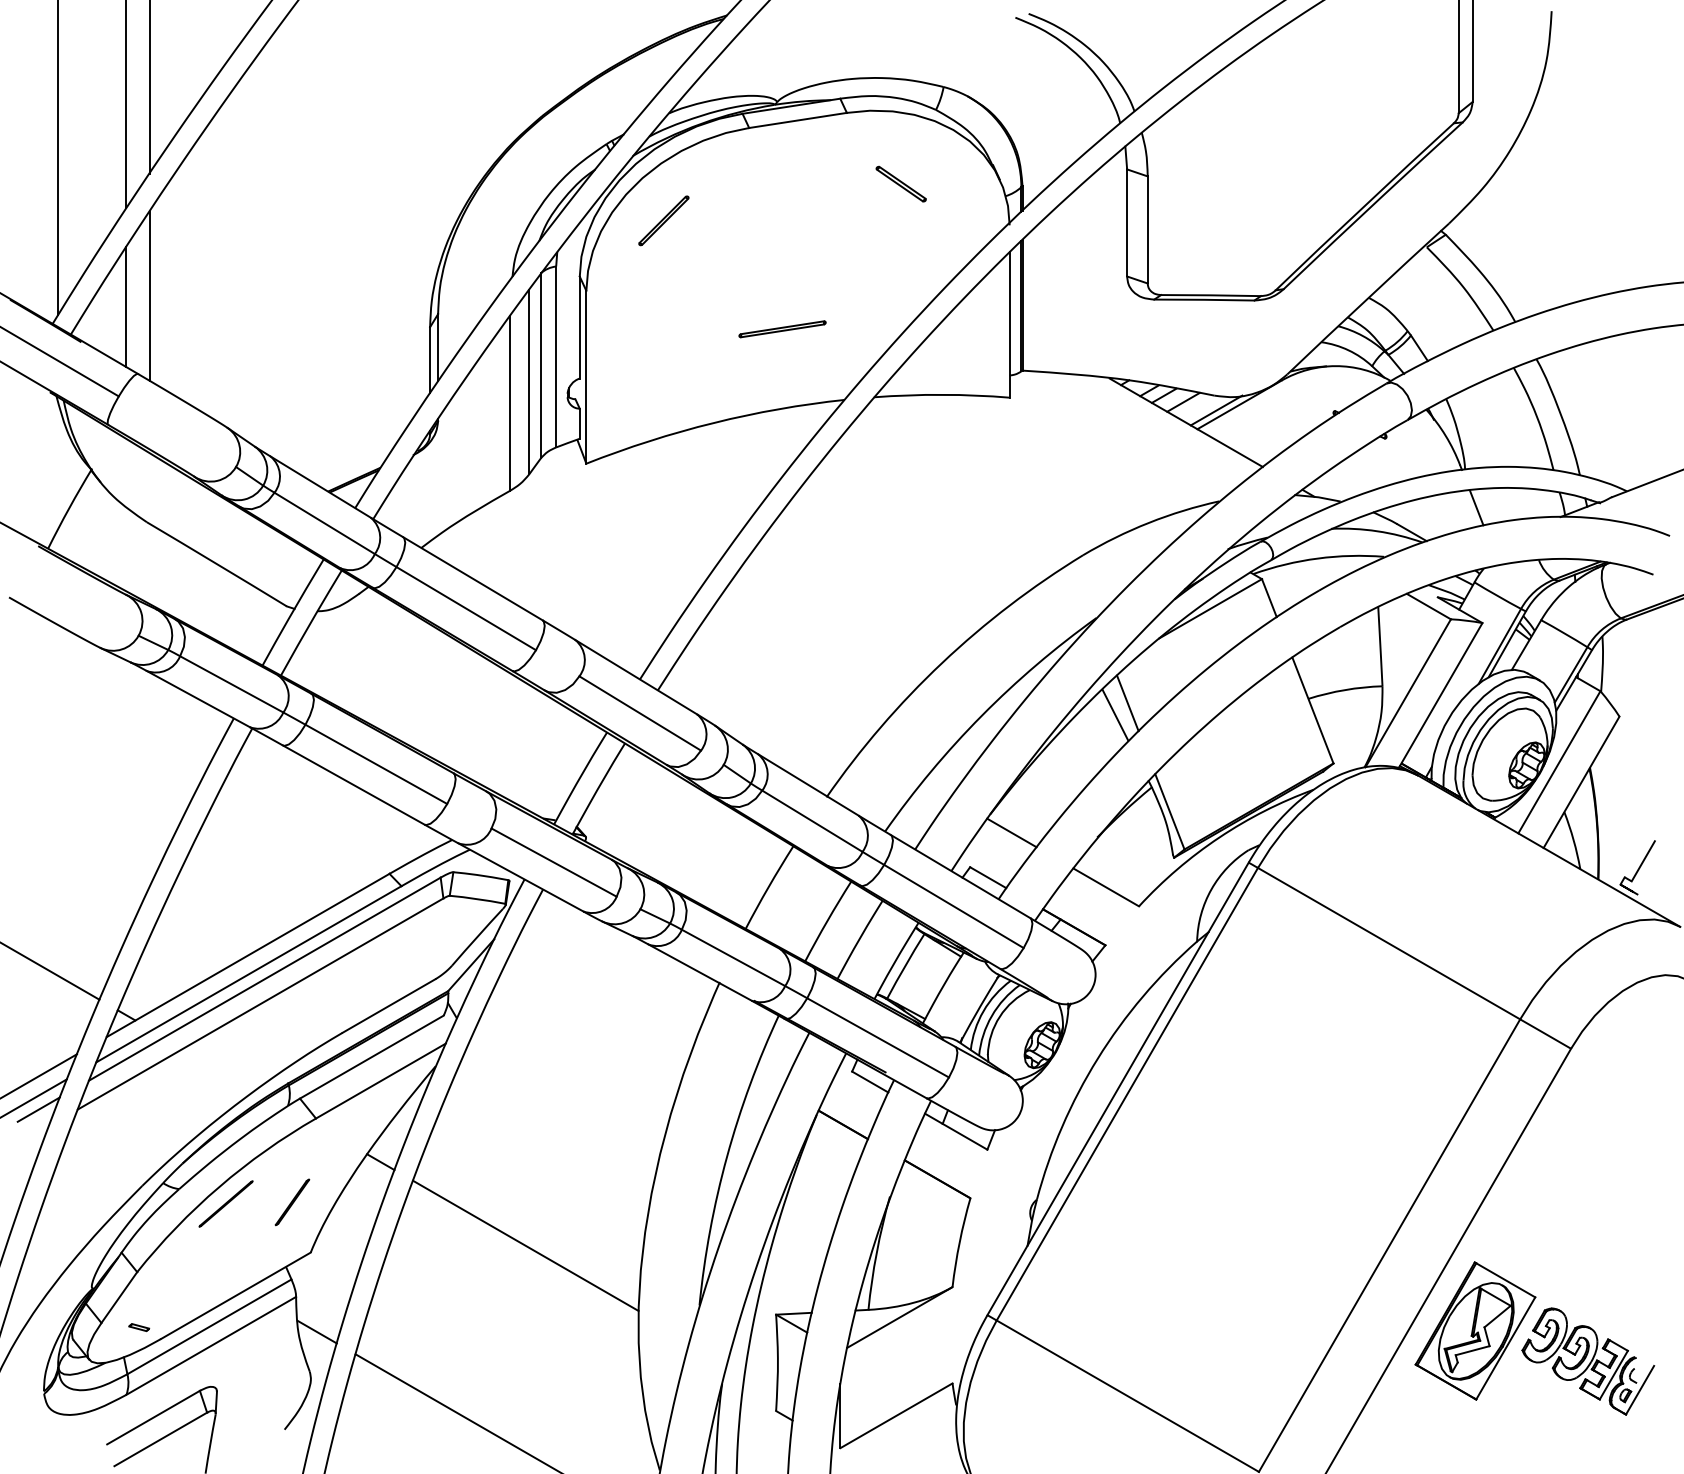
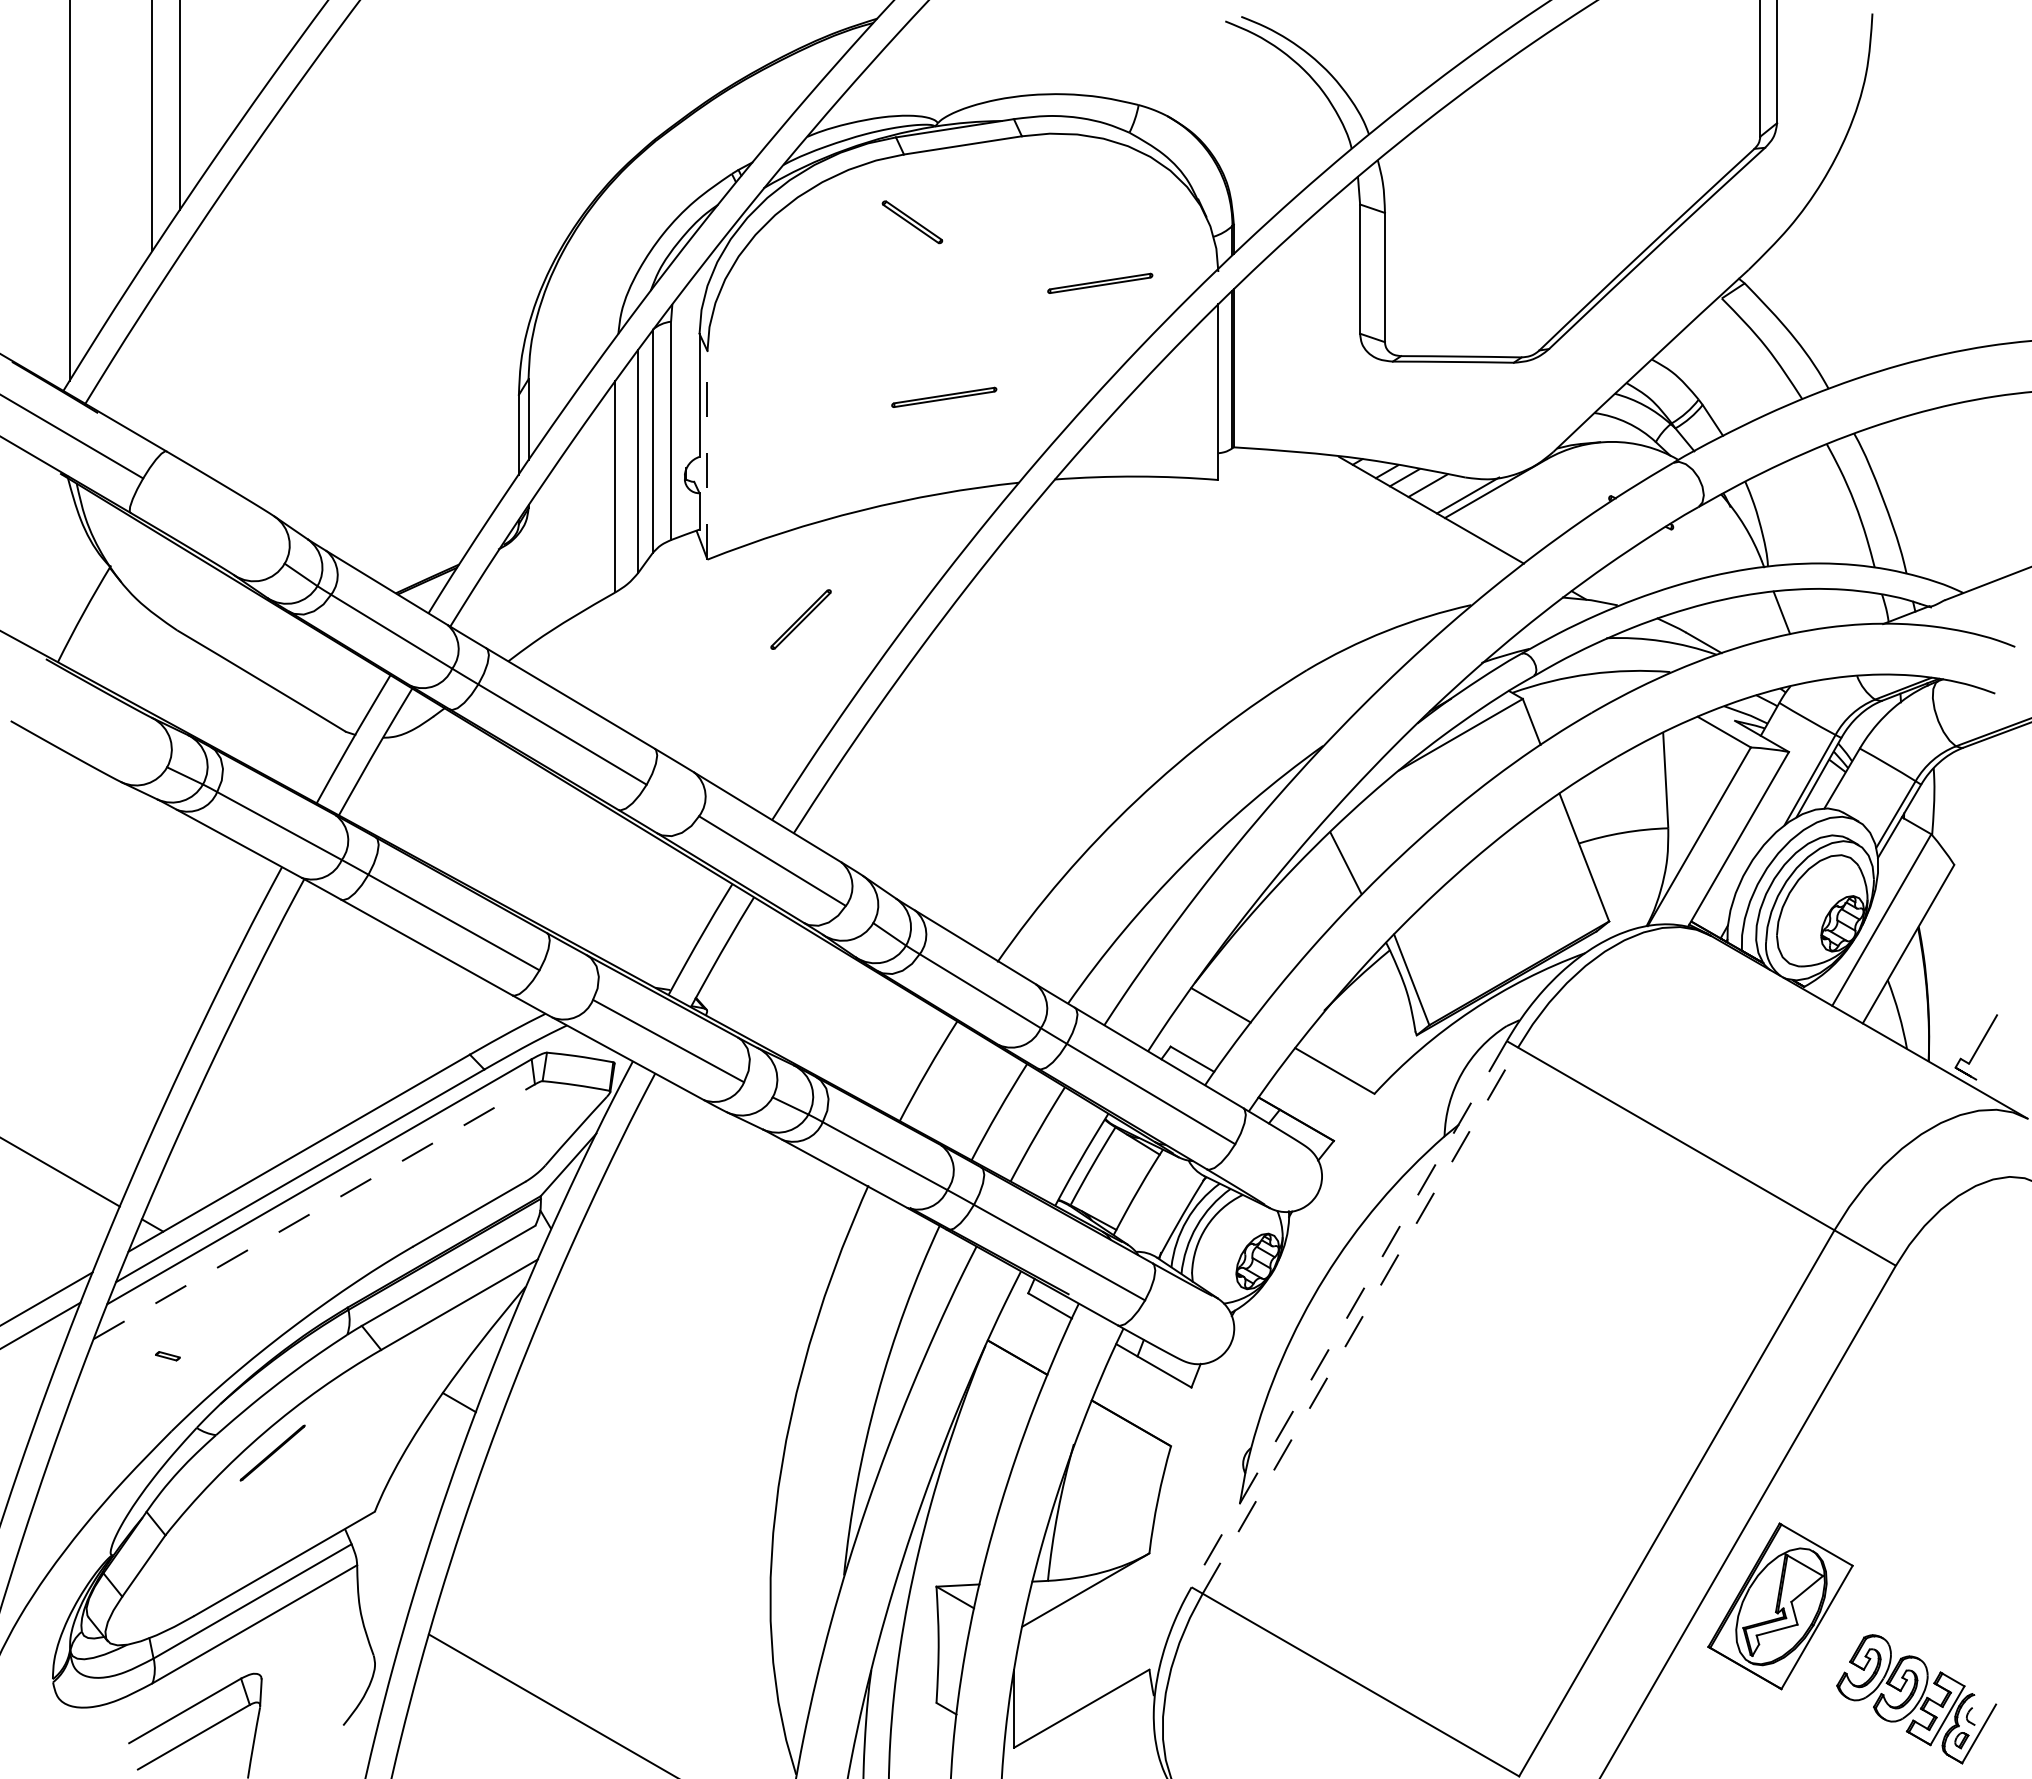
part: (901, 184) -> (912, 222), moved
part: (663, 220) -> (800, 619), moved
part: (912, 234) -> (1100, 282), added
line: (149, 296) -> (180, 357), removed
line: (126, 306) -> (152, 370), removed
line: (586, 376) -> (707, 454), solid -> dashed
line: (1127, 703) -> (1360, 848), removed
line: (260, 1003) -> (314, 1211), solid -> dashed
line: (1117, 1089) -> (1348, 1314), solid -> dashed
line: (1127, 1094) -> (1360, 1320), solid -> dashed
line: (38, 1109) -> (46, 1338), removed
line: (292, 1201) -> (352, 1450), removed
line: (525, 1245) -> (634, 1503), removed
part: (138, 1327) -> (167, 1356), moved
line: (317, 1331) -> (382, 1607), removed
part: (1588, 1361) -> (1916, 1699), moved

